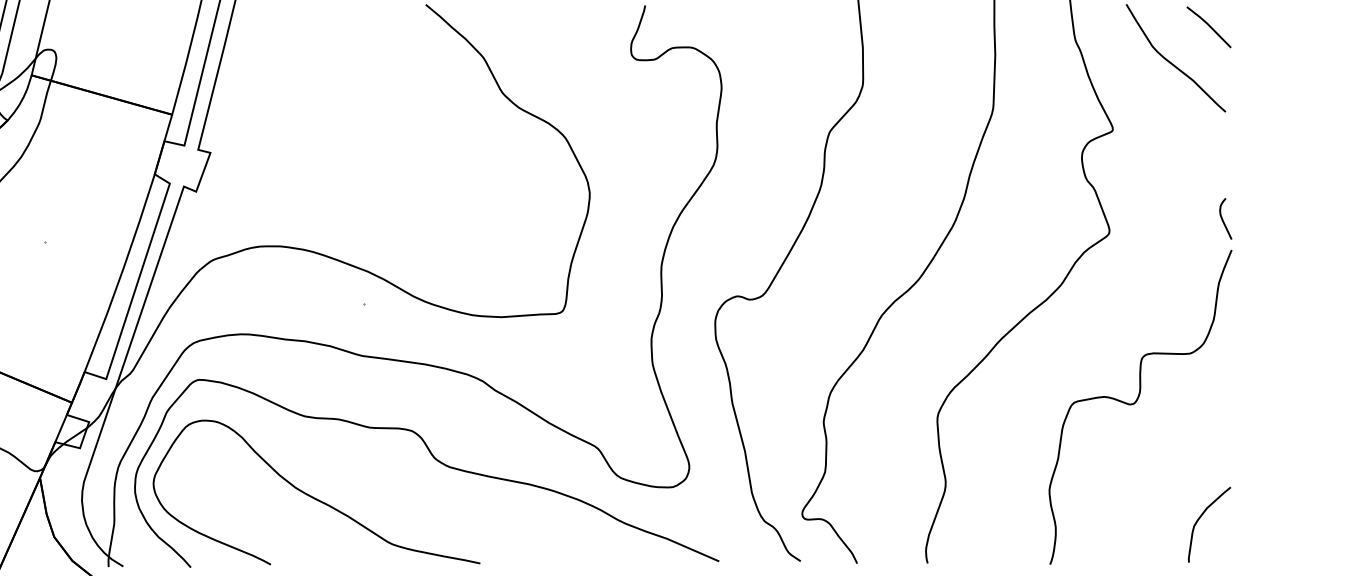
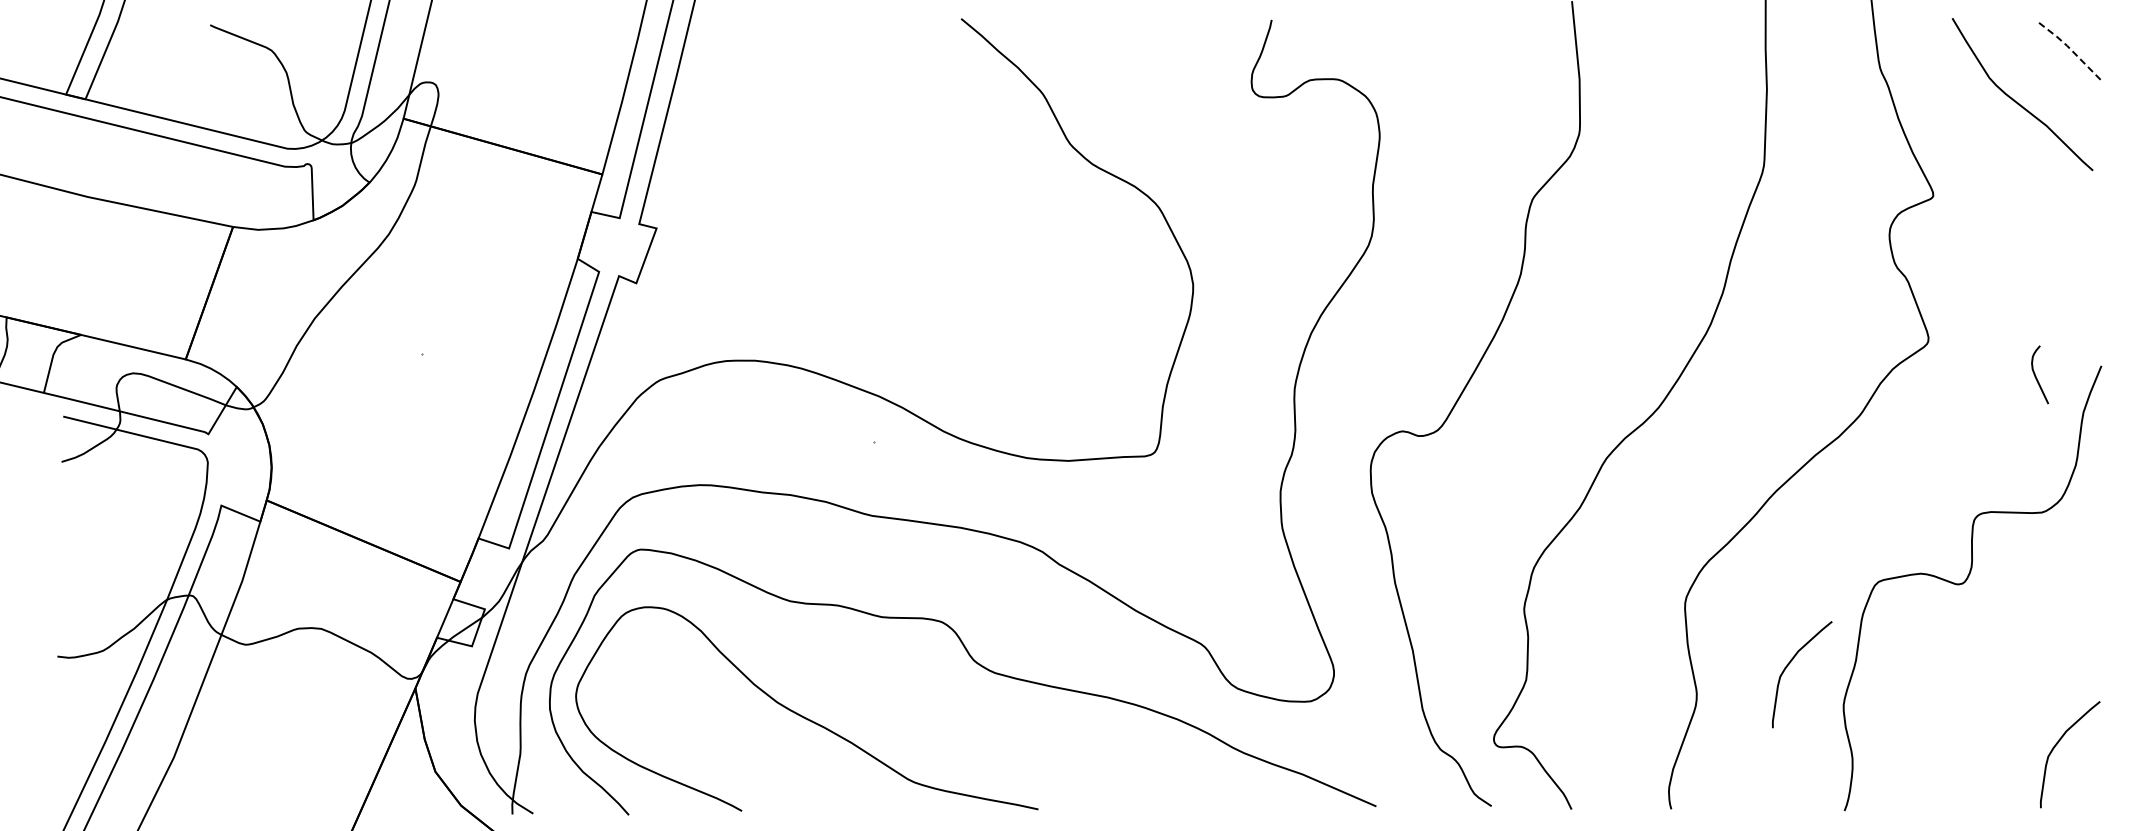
line: (1209, 25) -> (2069, 48), solid -> dashed
curve: (1223, 220) -> (2036, 376), moved
curve: (1011, 460) -> (1790, 663), added

